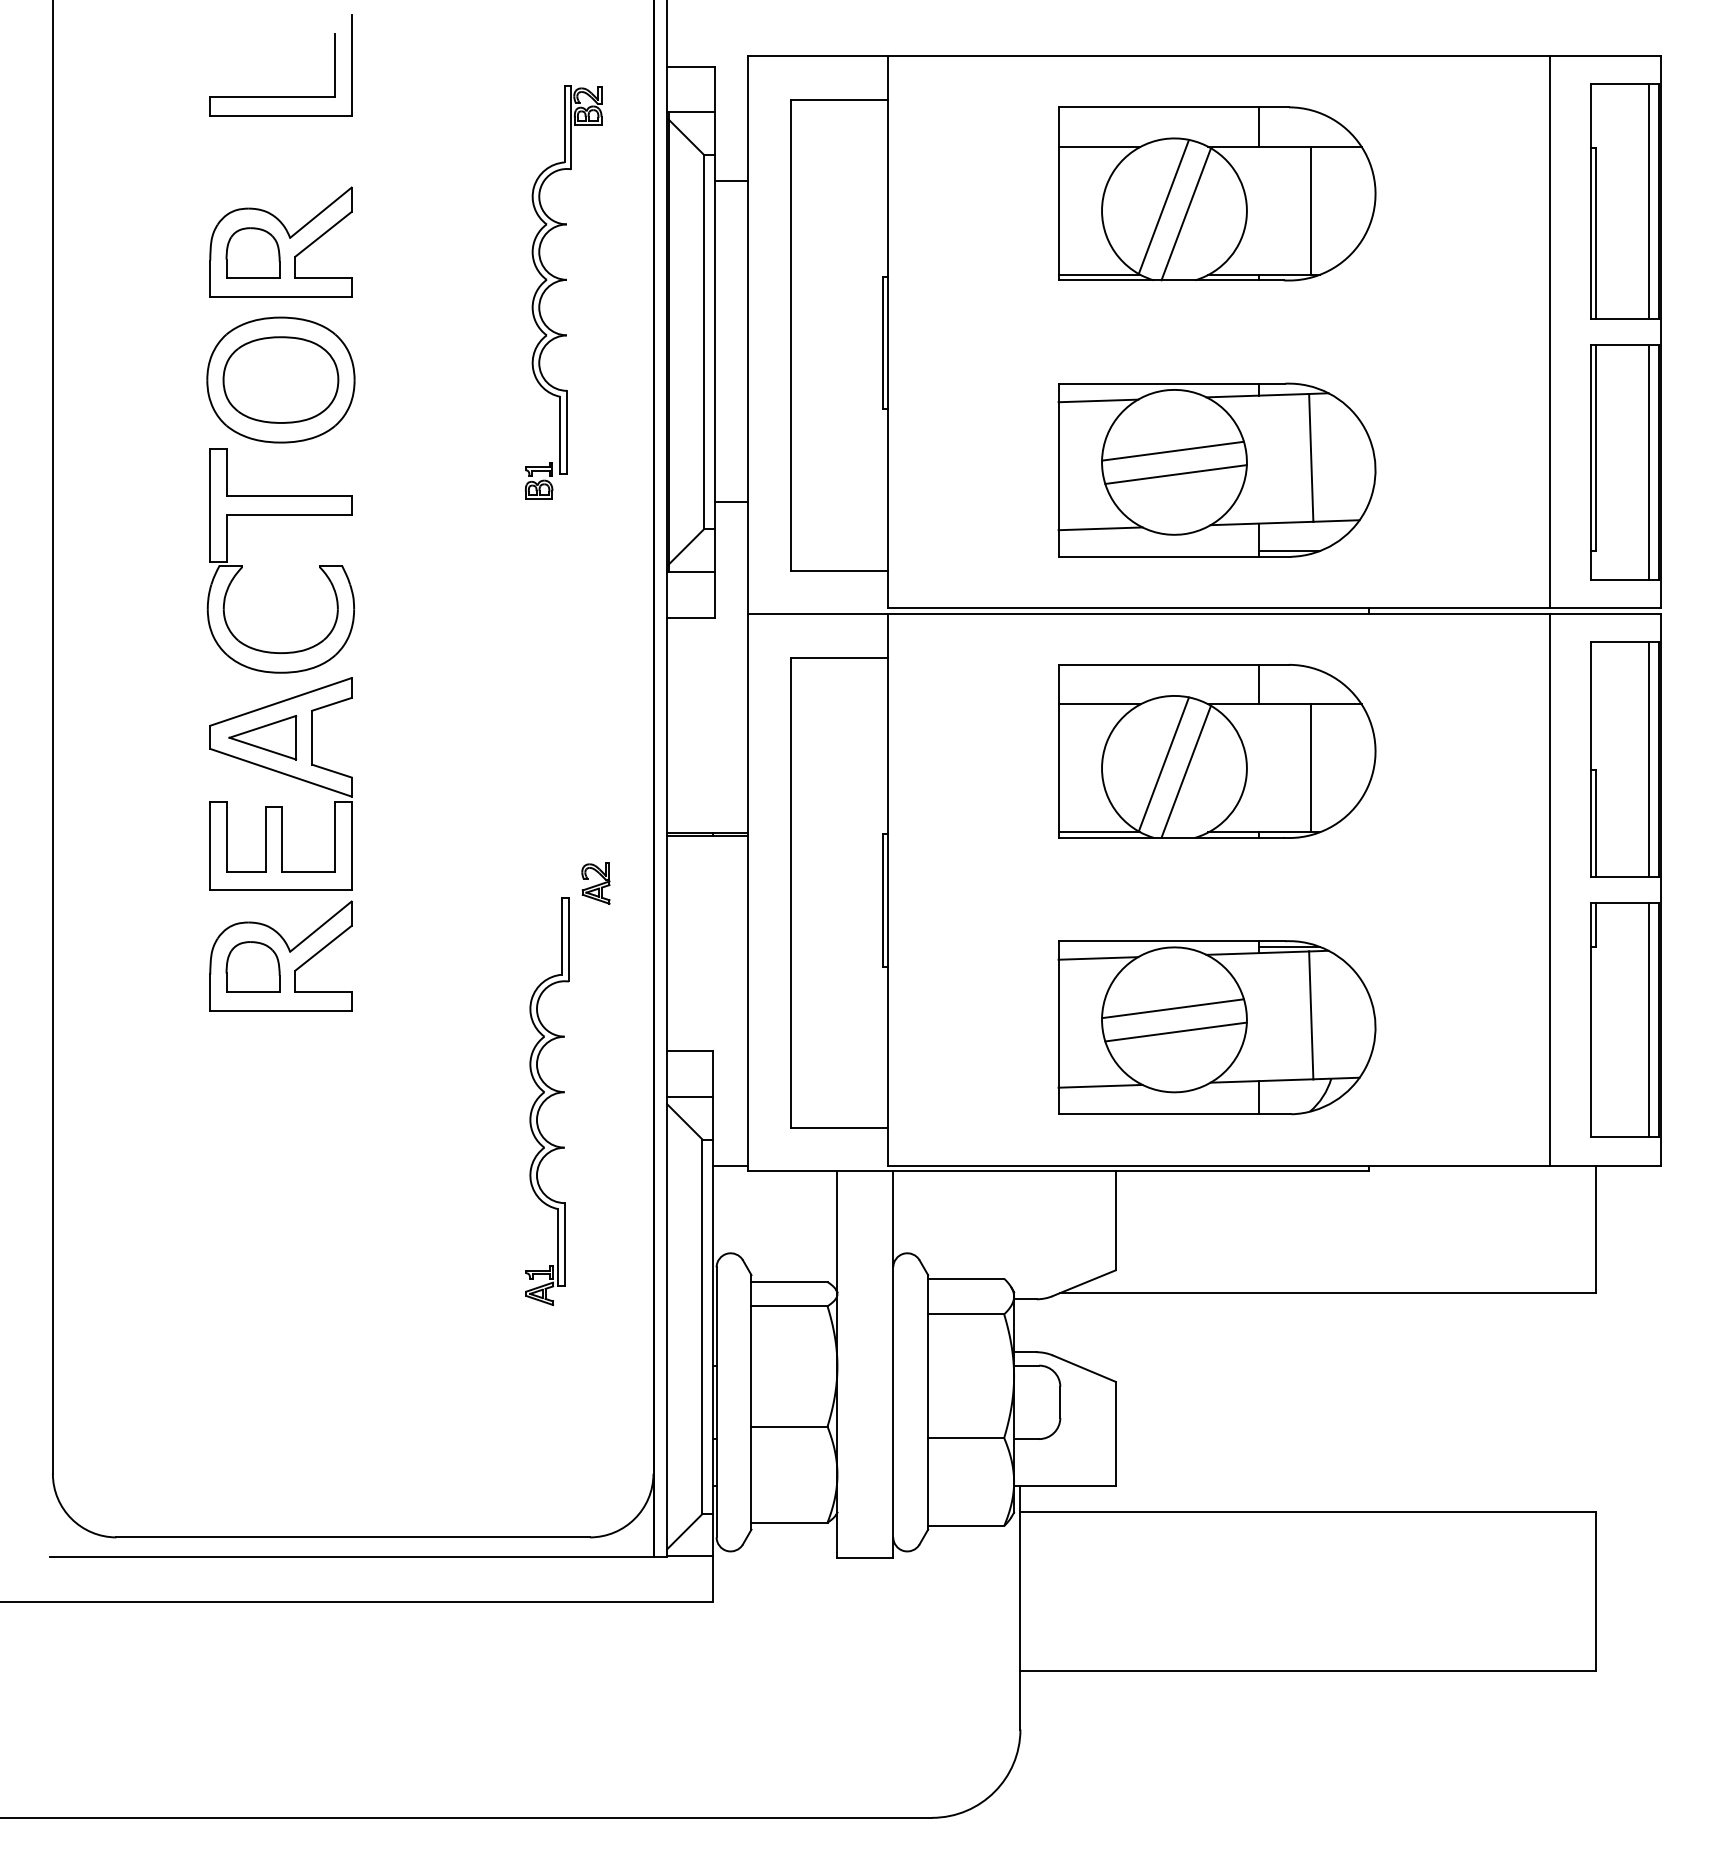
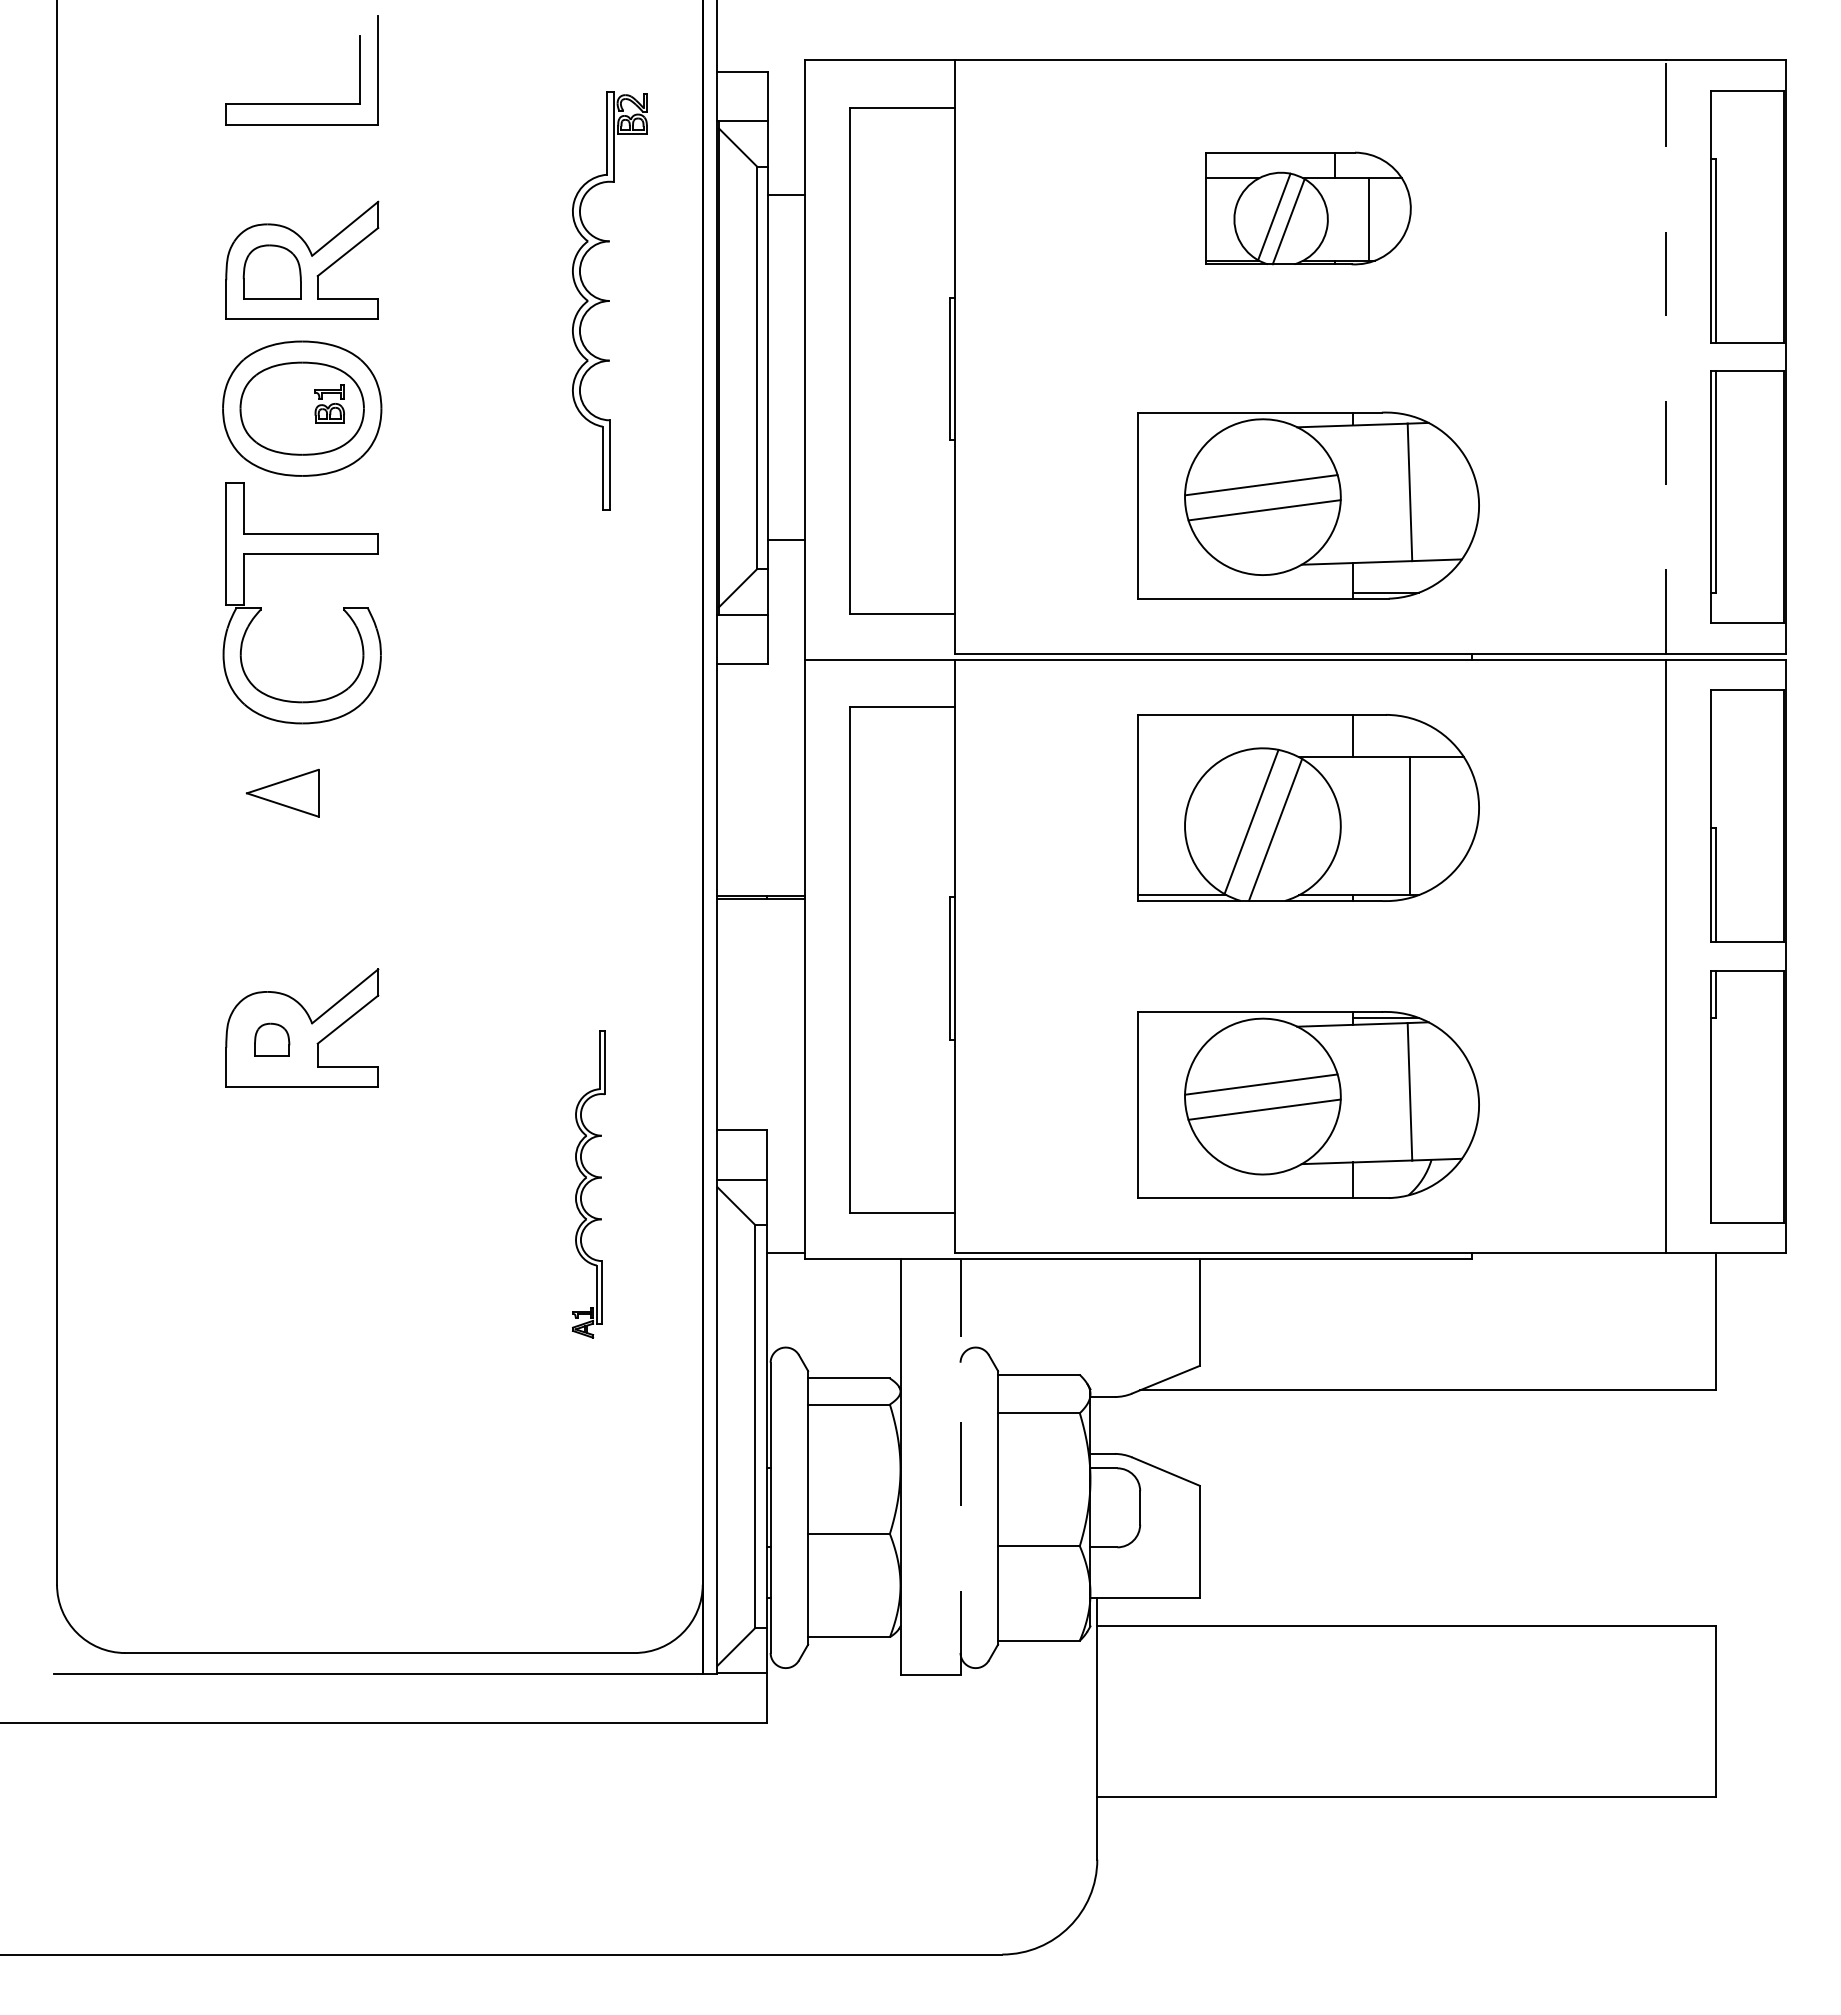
part: (1216, 193) -> (1308, 208), size x0.6
line: (1649, 201) -> (1773, 216), removed
line: (1549, 332) -> (1666, 357), solid -> dashed
line: (1098, 400) -> (1181, 430), removed
line: (1649, 462) -> (1773, 497), removed
part: (538, 480) -> (329, 403), moved
line: (1100, 528) -> (1183, 568), removed
line: (1099, 704) -> (1182, 757), removed
line: (1649, 759) -> (1773, 816), removed
part: (284, 775) -> (306, 833), removed
part: (595, 883) -> (640, 949), removed
line: (1098, 958) -> (1181, 1030), removed
part: (252, 966) -> (271, 1039), size x0.6
line: (1649, 1019) -> (1773, 1096), removed
line: (1100, 1085) -> (1183, 1167), removed
part: (547, 1101) -> (588, 1184), size x0.7
line: (893, 1364) -> (960, 1467), solid -> dashed

